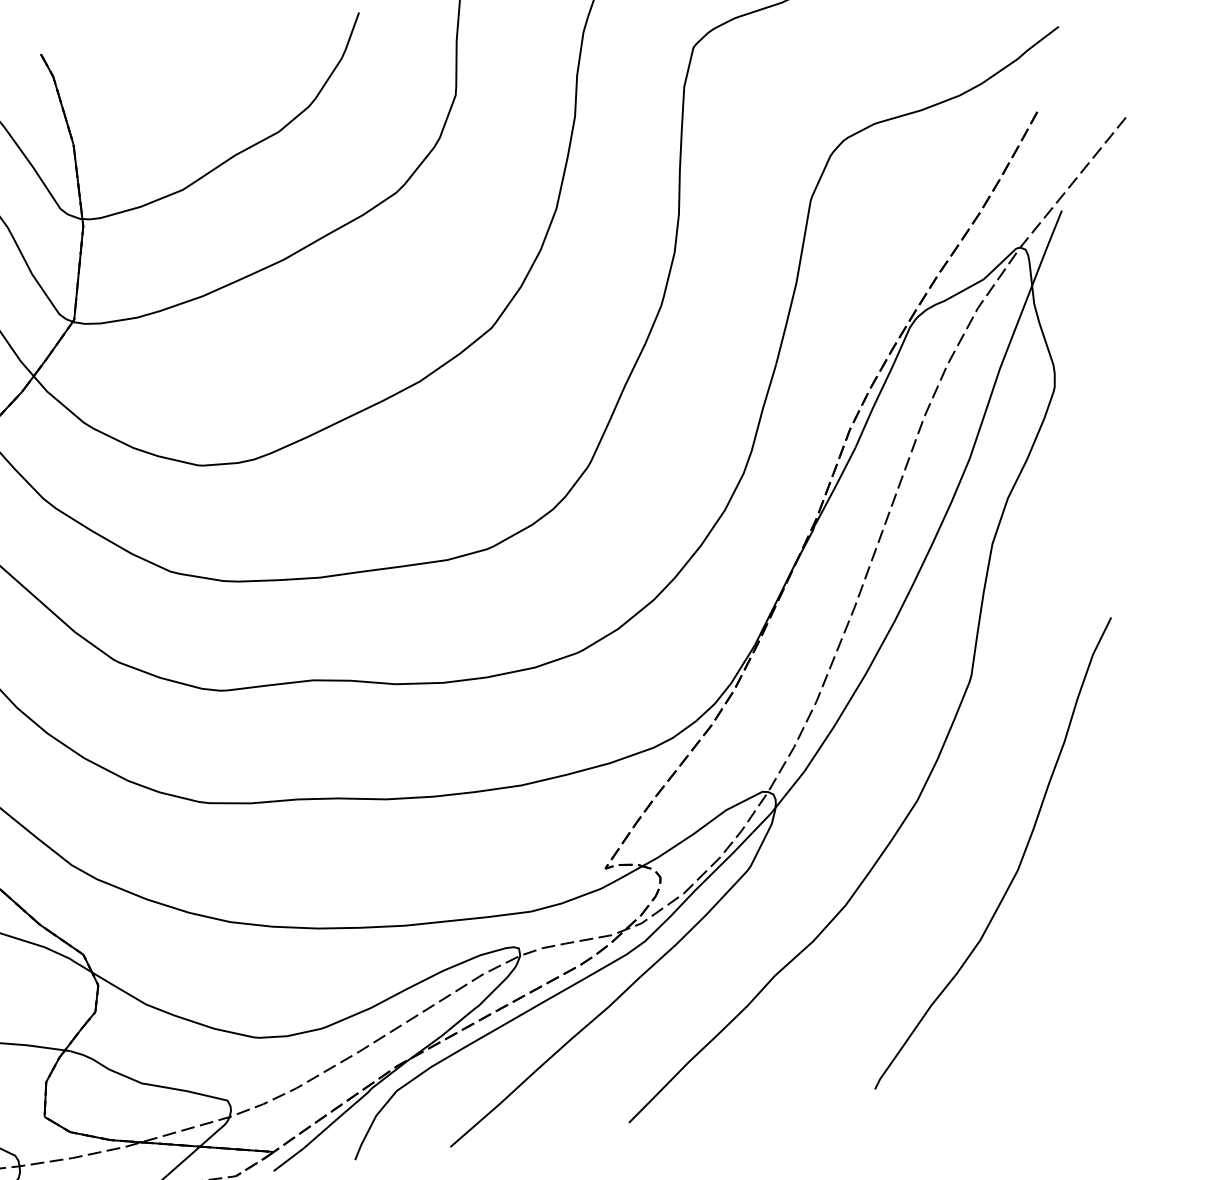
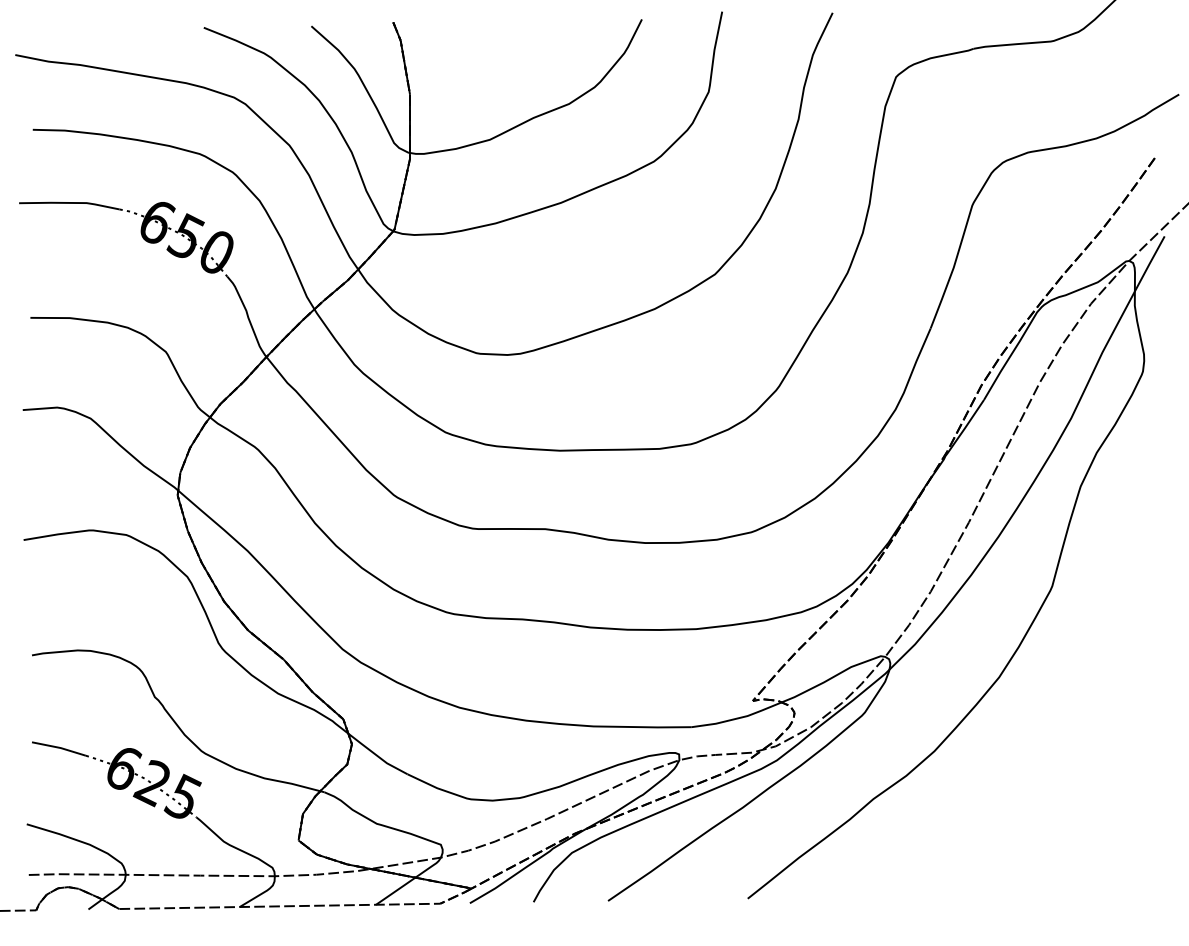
curve: (1019, 861) -> (1072, 733), removed

